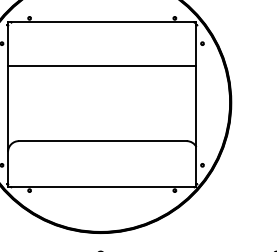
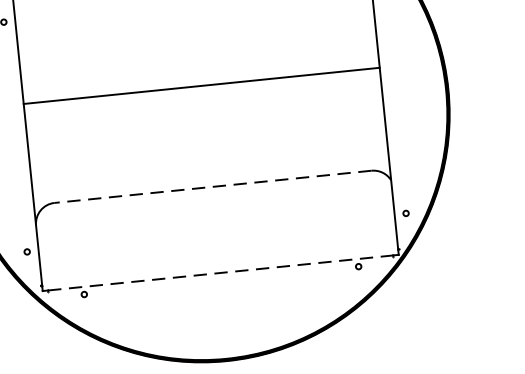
line: (102, 65) -> (202, 85), moved
line: (102, 141) -> (212, 187), solid -> dashed
line: (102, 186) -> (221, 272), solid -> dashed

